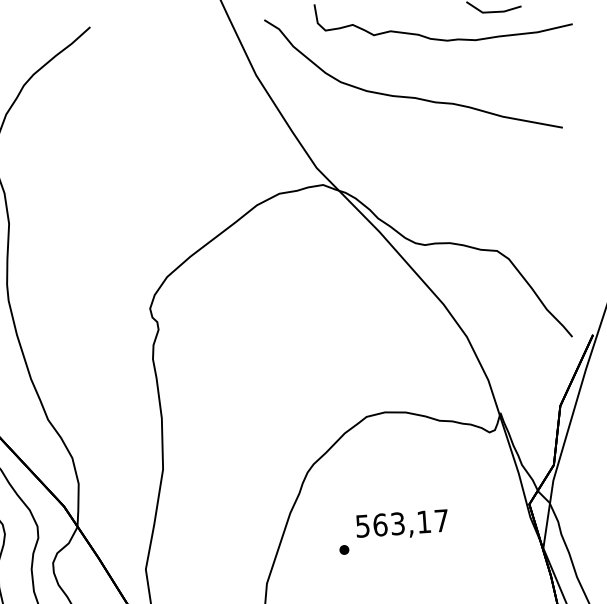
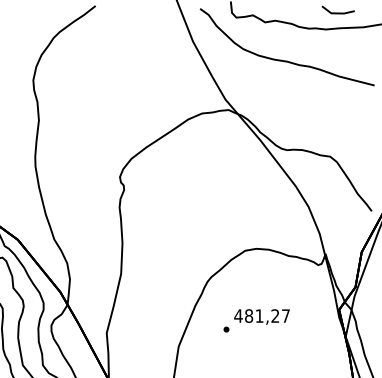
text: (392, 523) -> (256, 315), 563,17 -> 481,27

